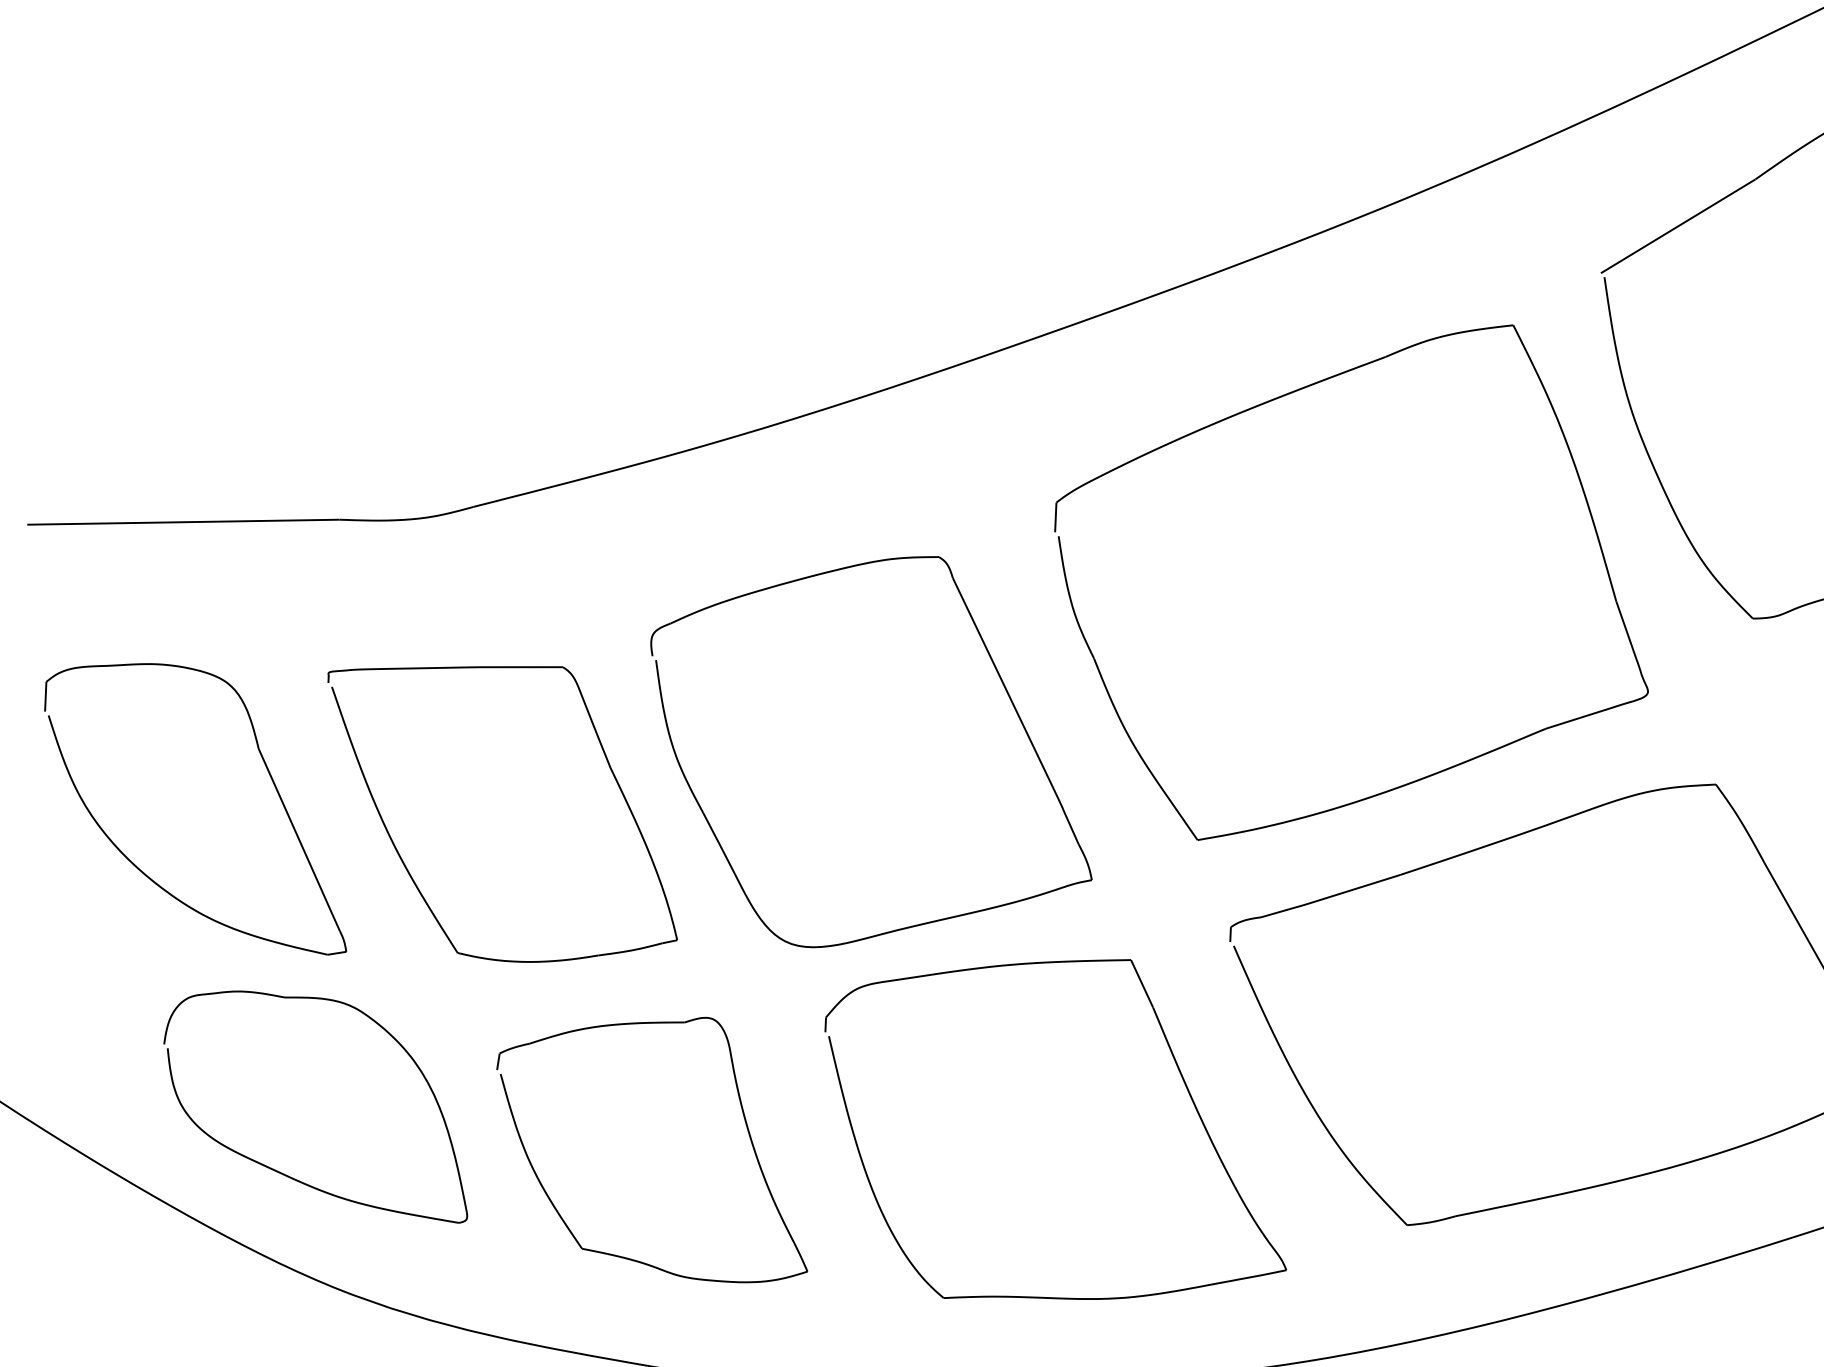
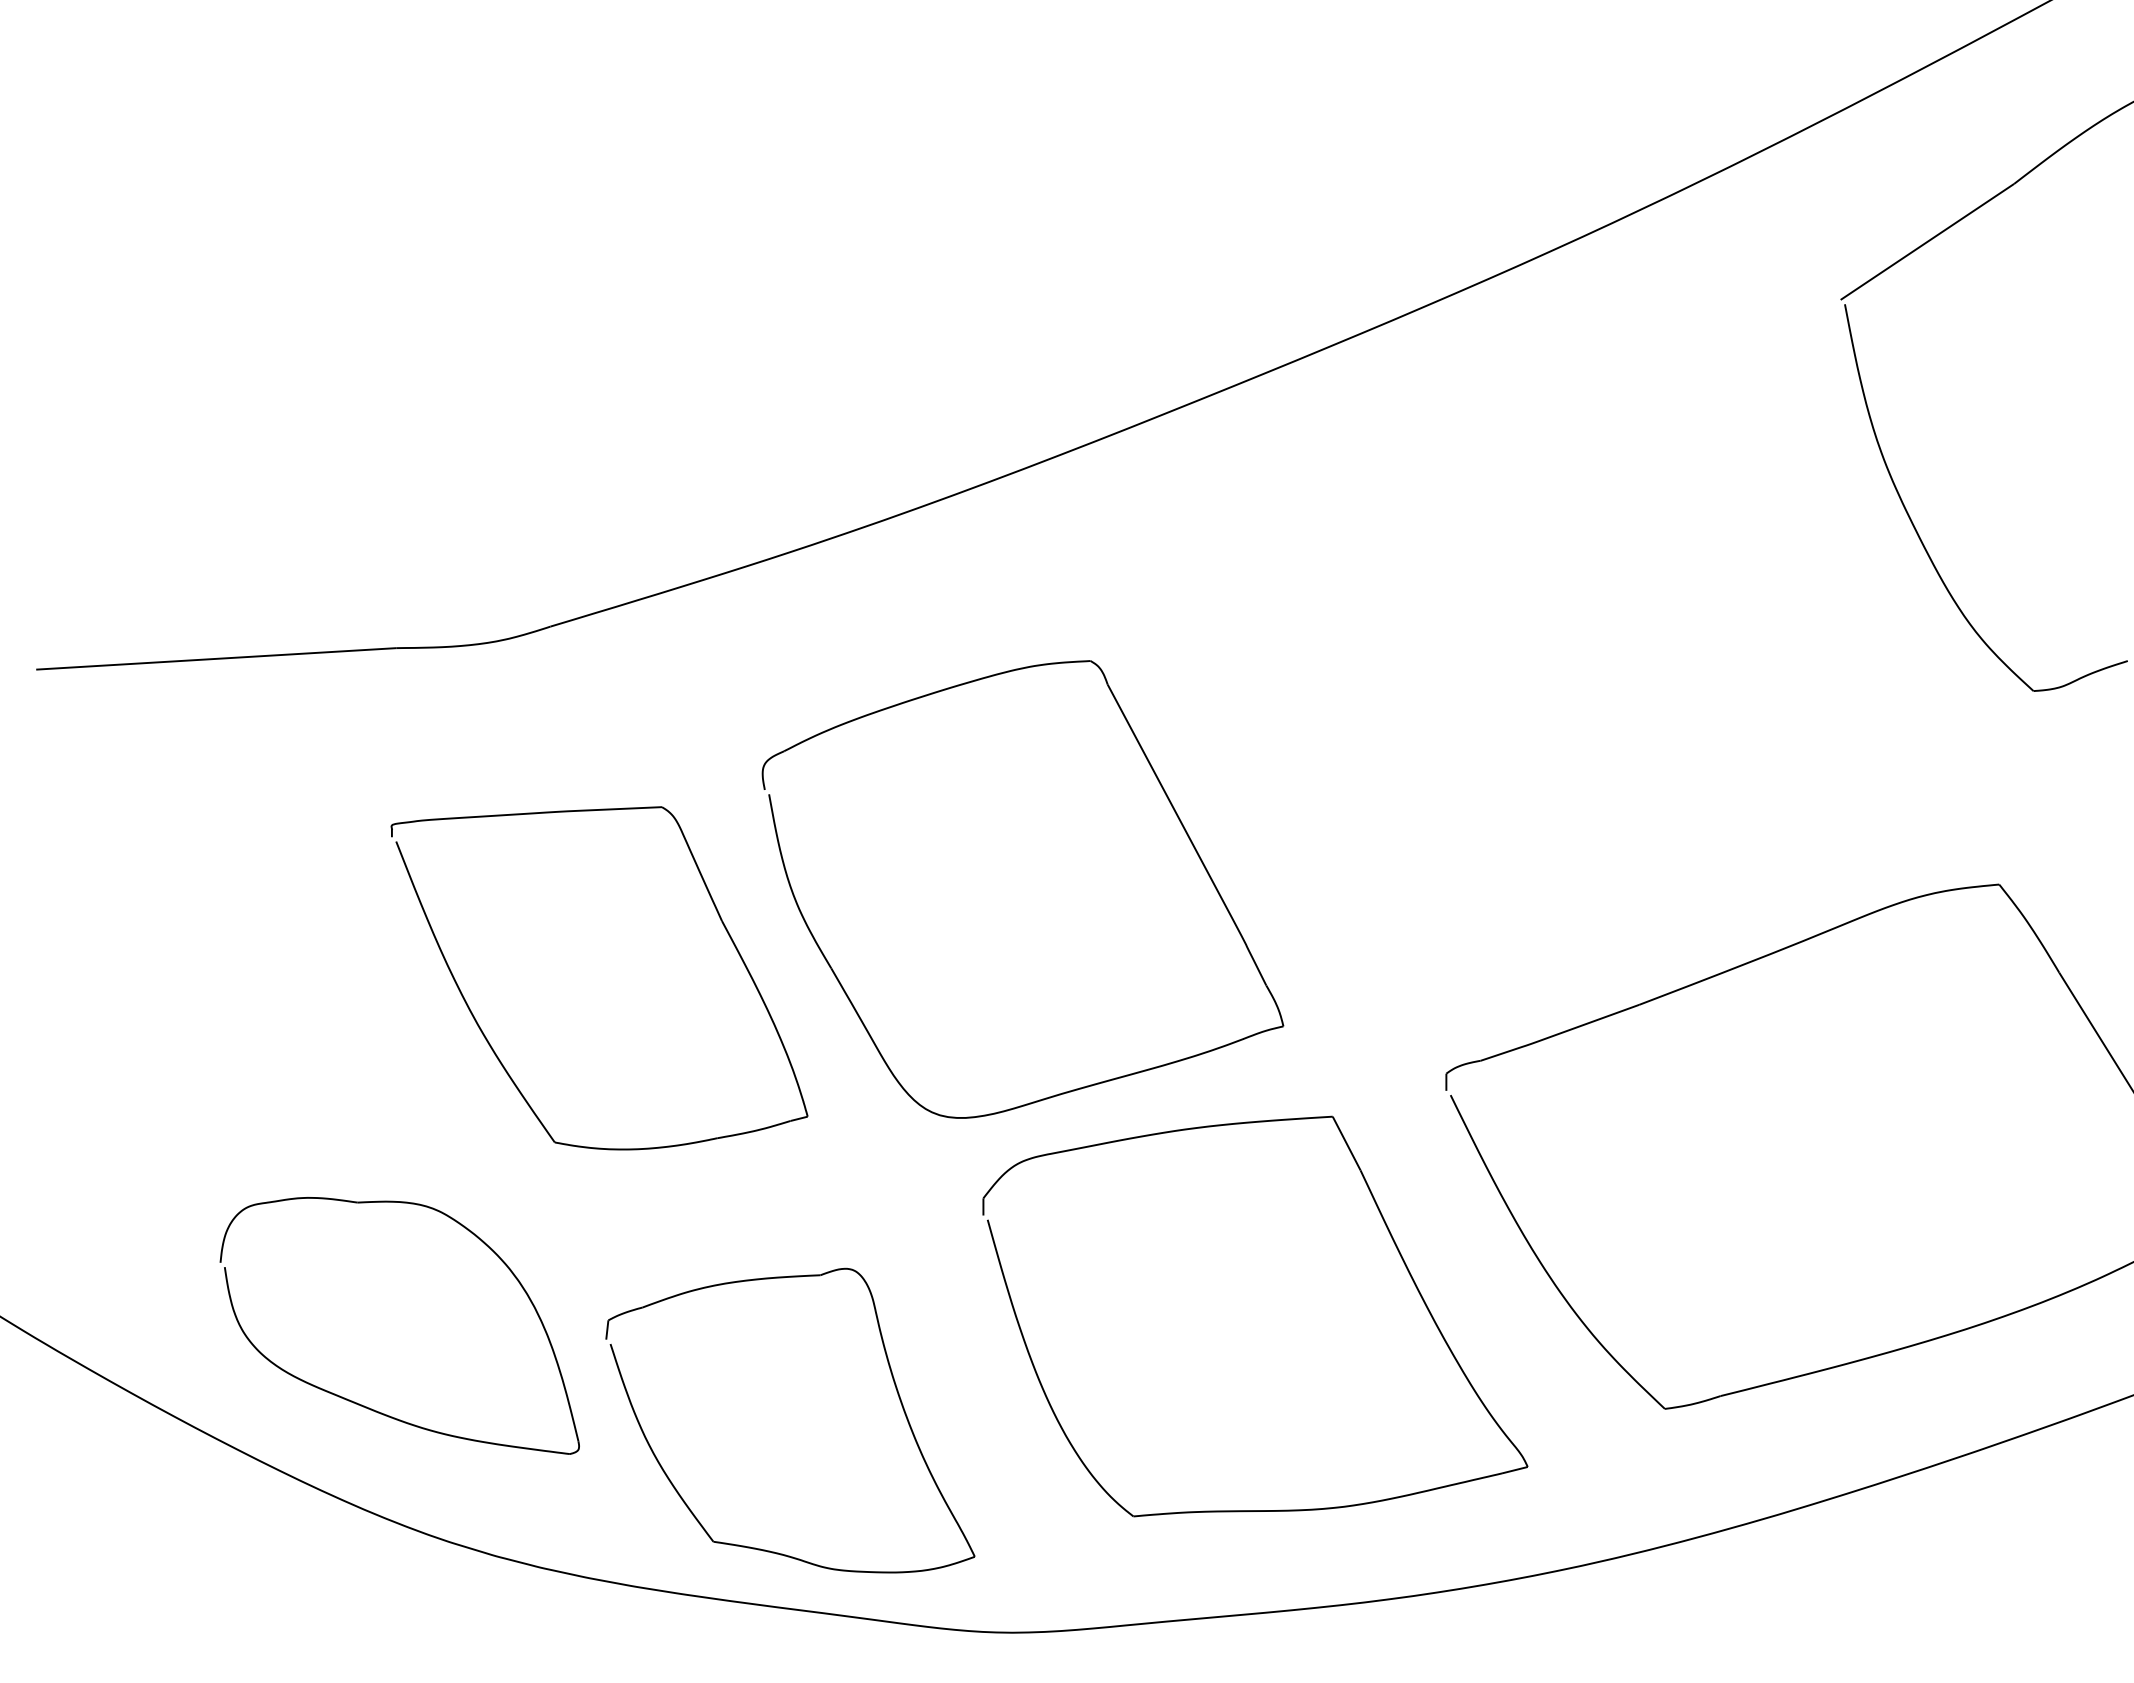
part: (1281, 397) -> (1478, 459), removed
part: (269, 775) -> (328, 946), removed
part: (744, 1120) -> (894, 1385), moved

